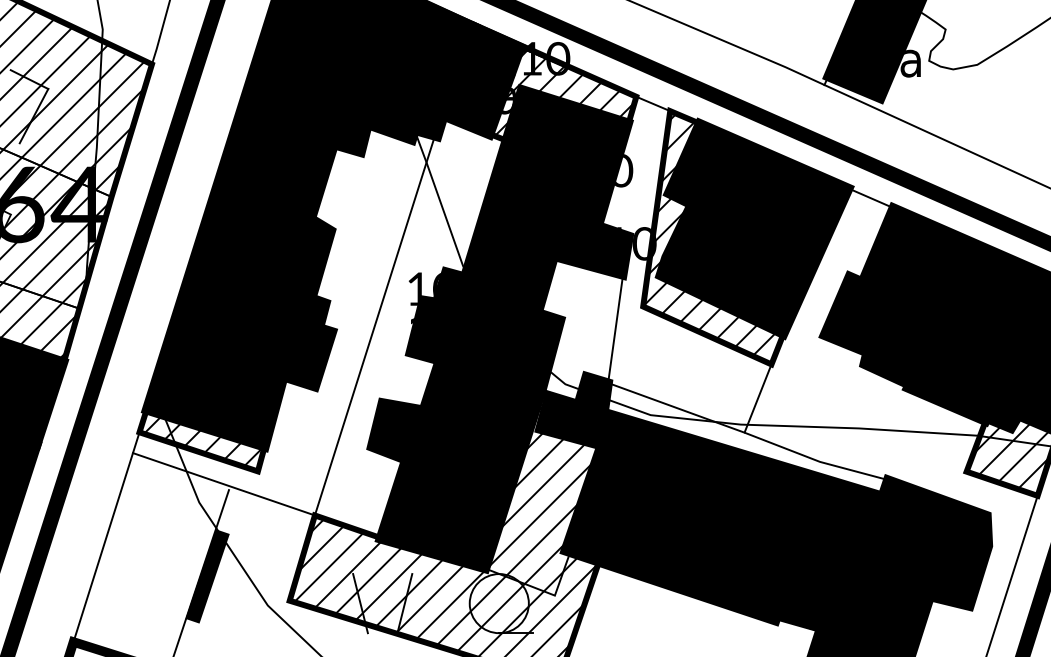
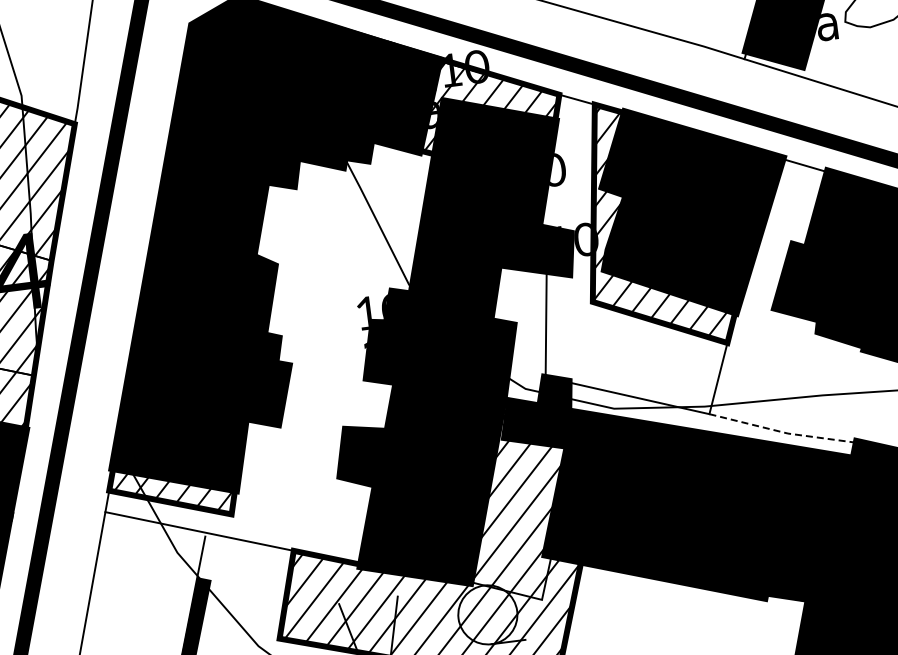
line: (374, 325) -> (328, 354), removed
line: (615, 329) -> (546, 328), moved
line: (816, 460) -> (784, 432), solid -> dashed

